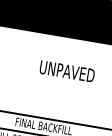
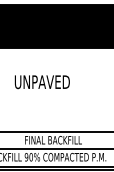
text: (66, 71) -> (41, 82), moved

